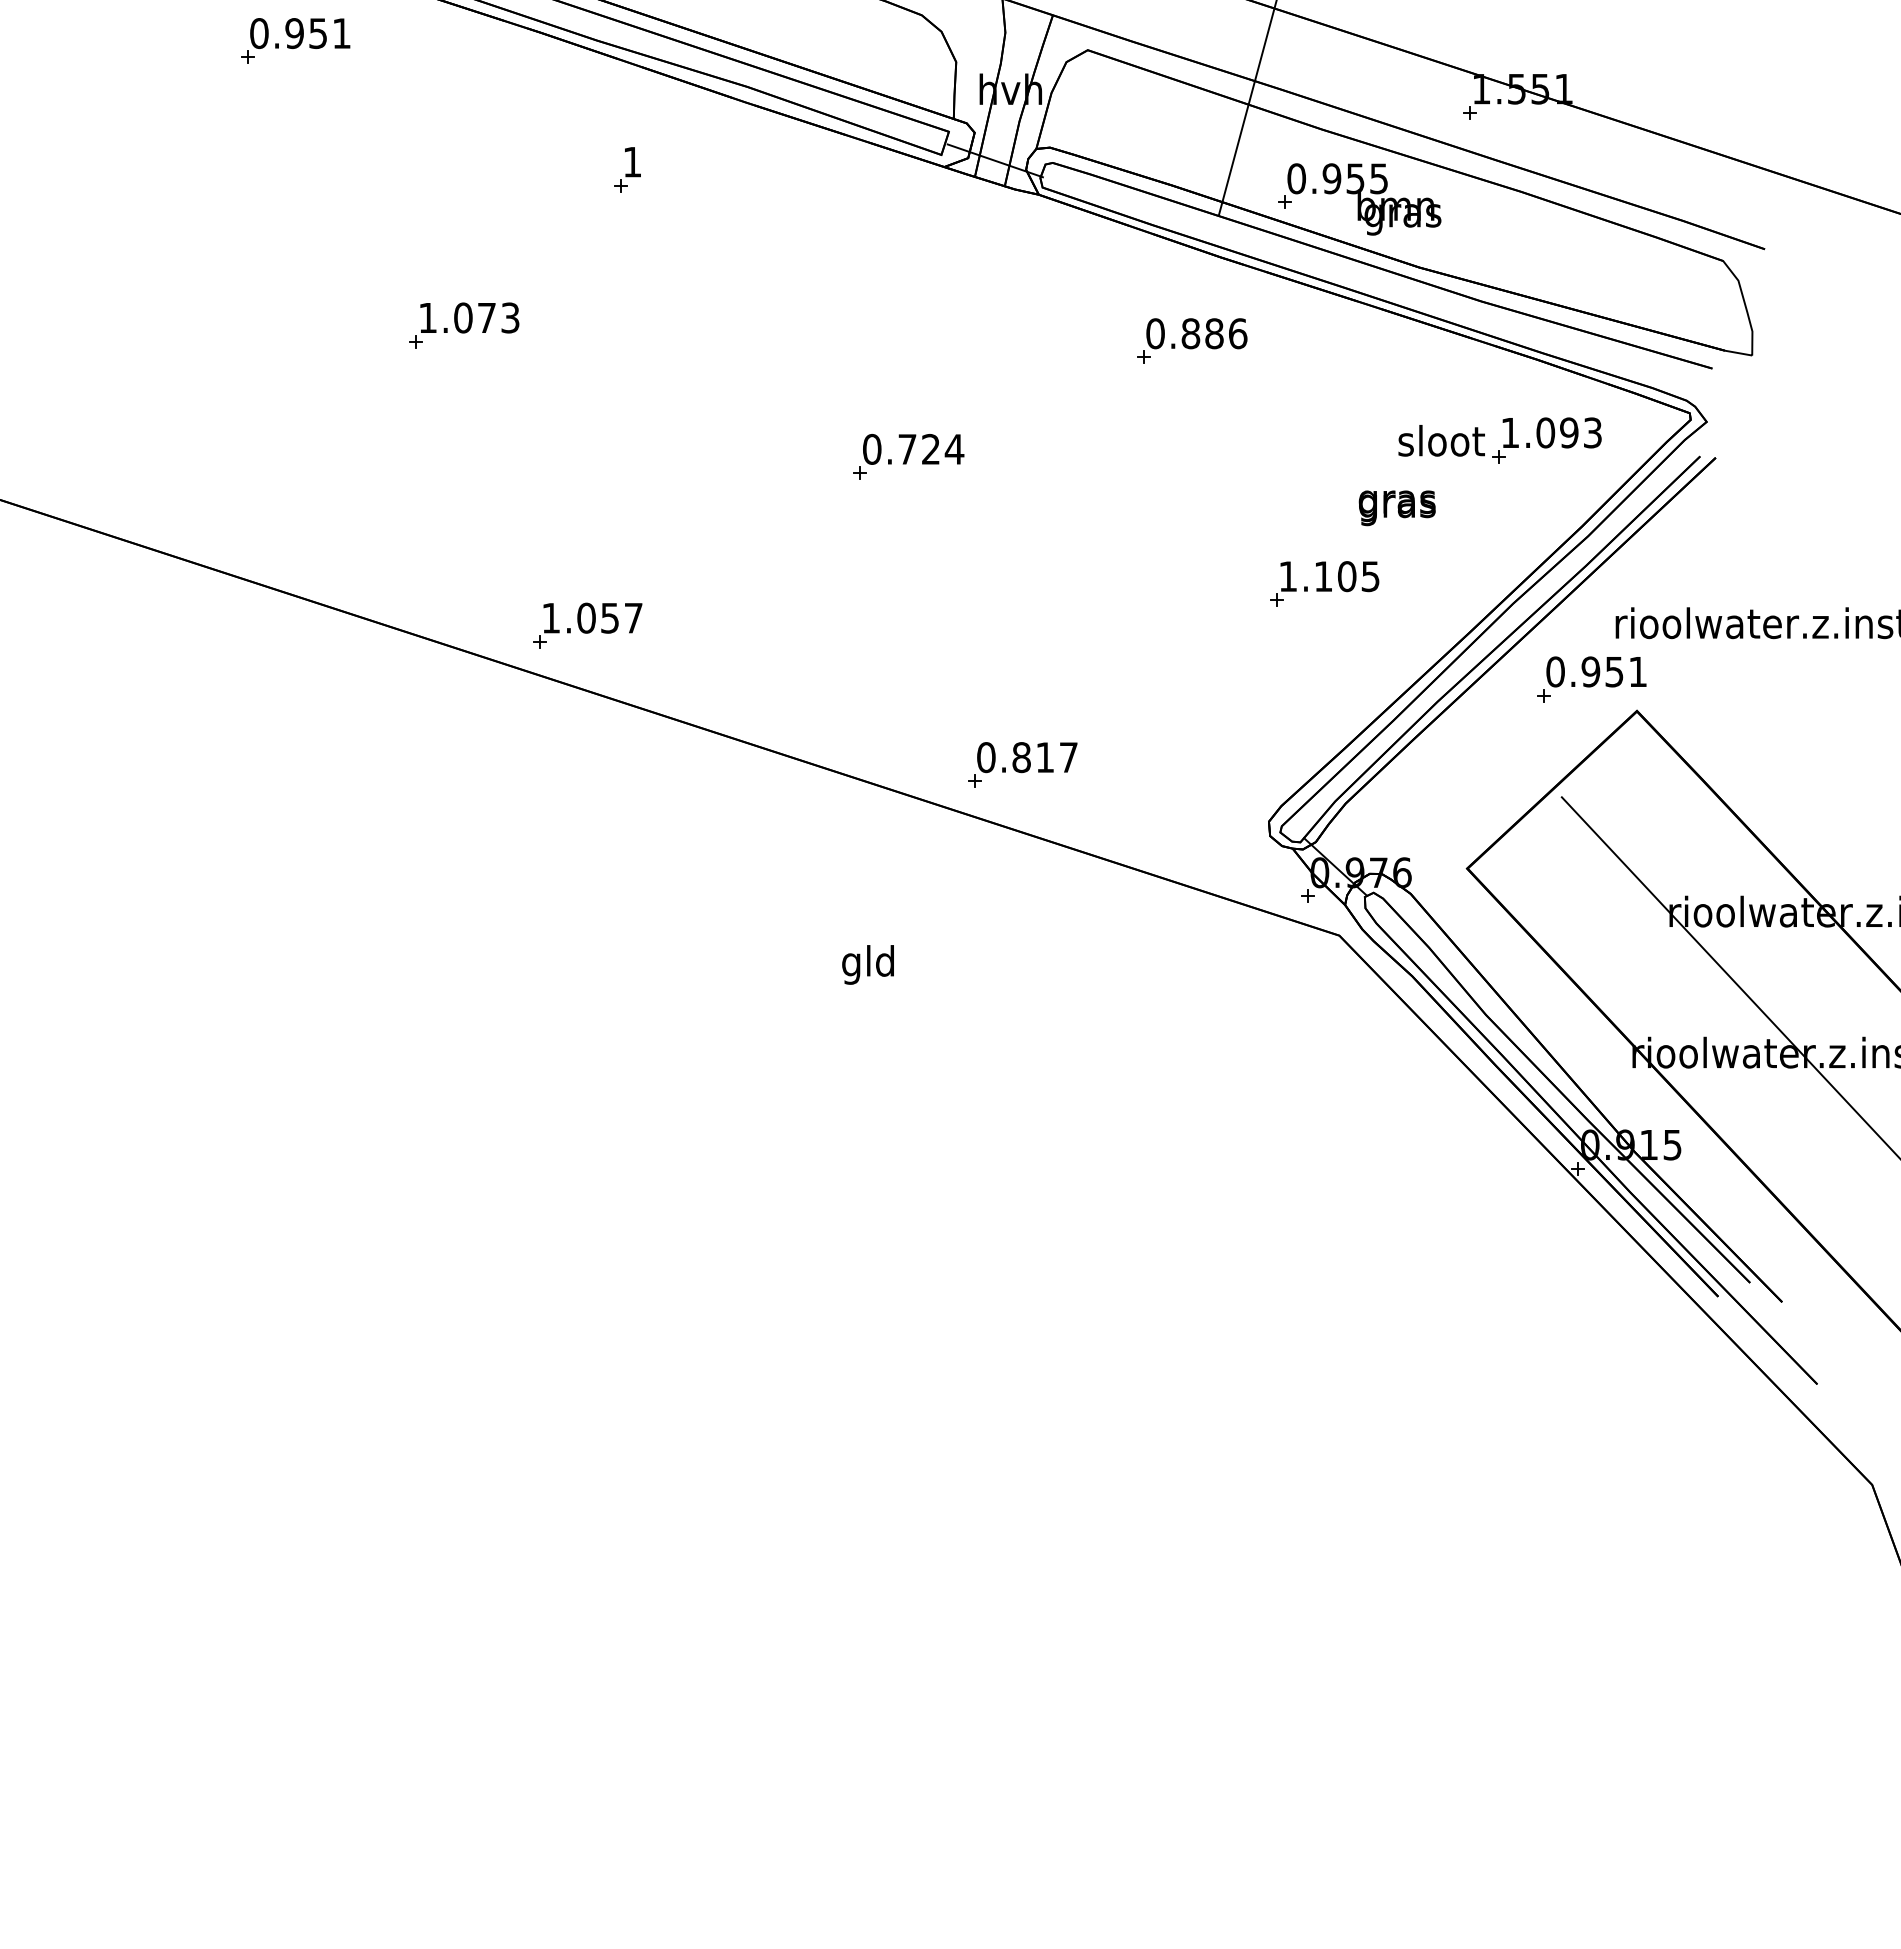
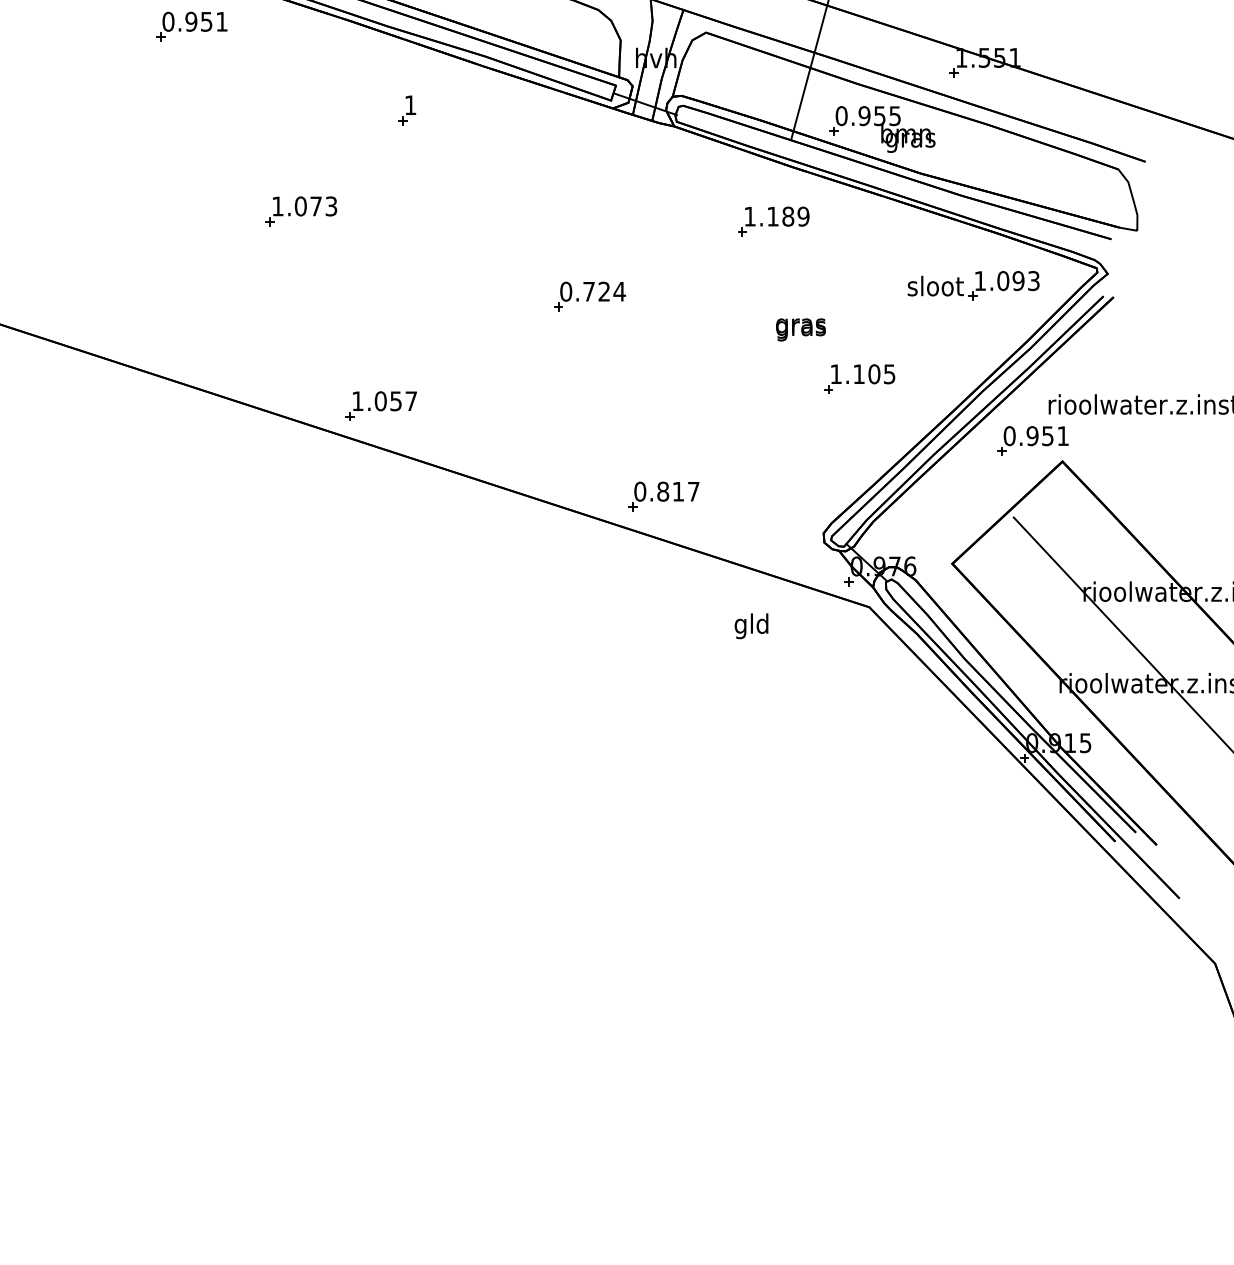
text: (1196, 333) -> (776, 216), 0.886 -> 1.189
text: (1396, 507) -> (800, 329), moved
text: (868, 965) -> (751, 626), moved

